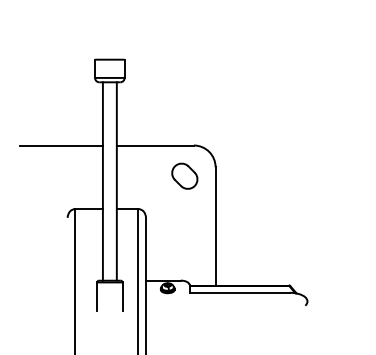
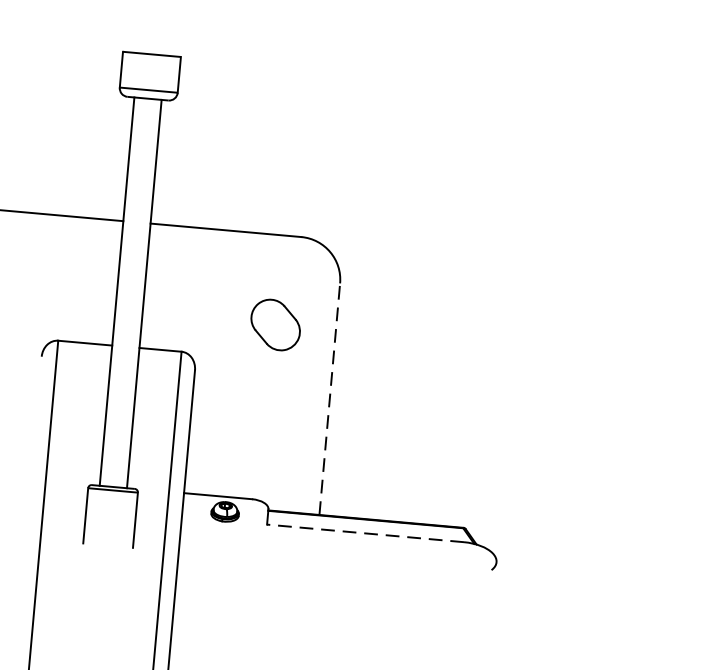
part: (184, 175) -> (275, 323), moved
line: (215, 225) -> (329, 397), solid -> dashed
line: (239, 292) -> (365, 532), solid -> dashed

